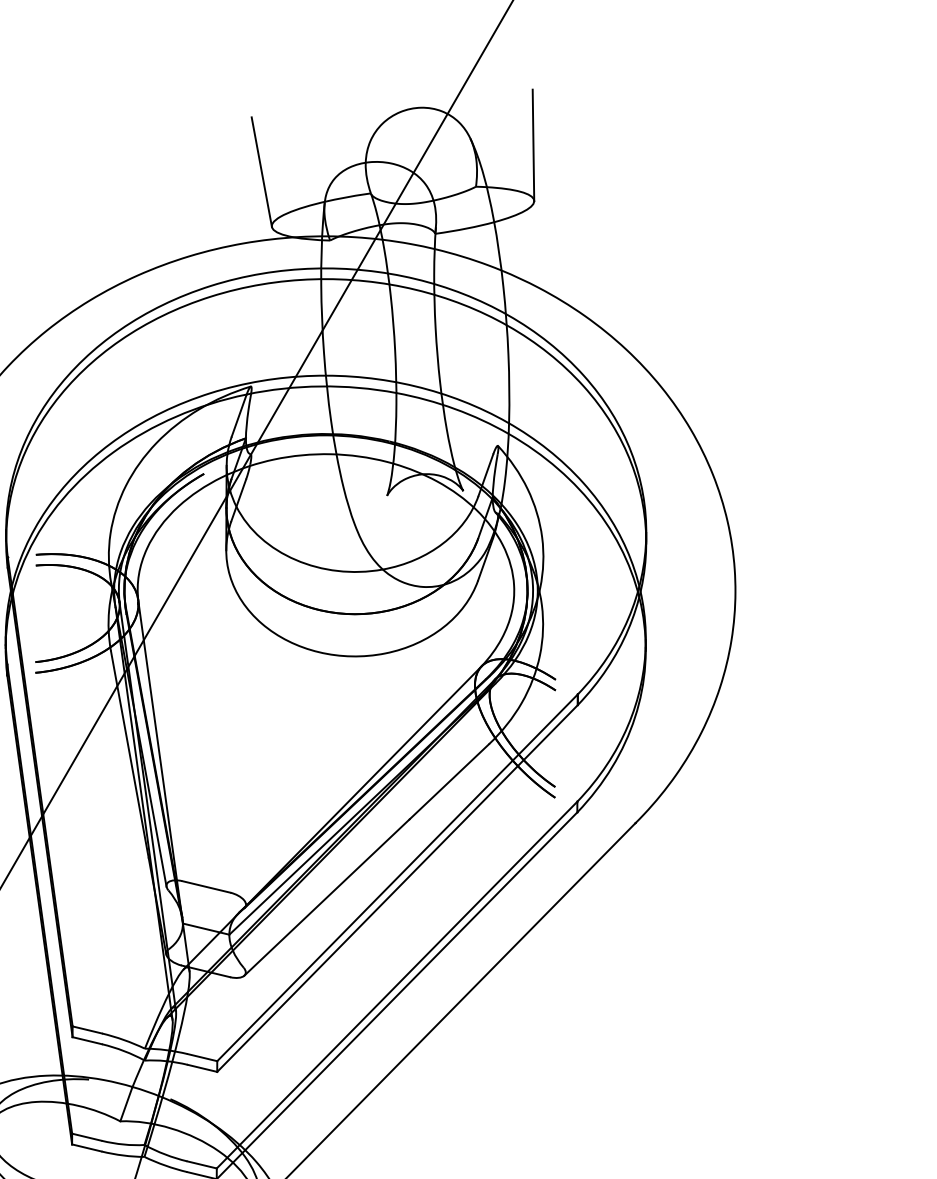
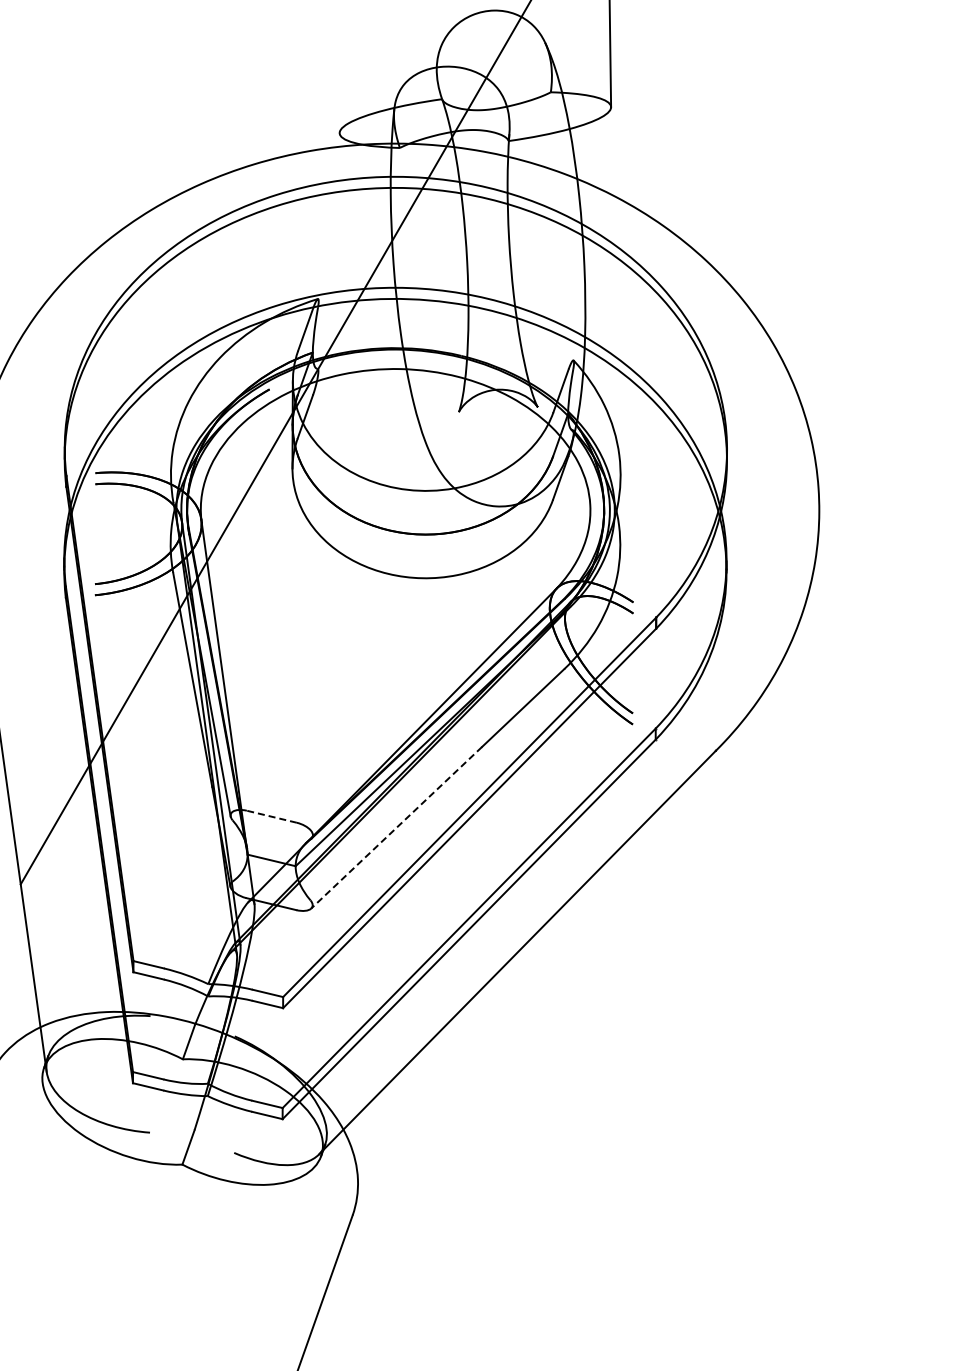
line: (261, 171) -> (328, 76), removed
line: (205, 886) -> (271, 816), solid -> dashed
line: (326, 897) -> (396, 827), solid -> dashed

